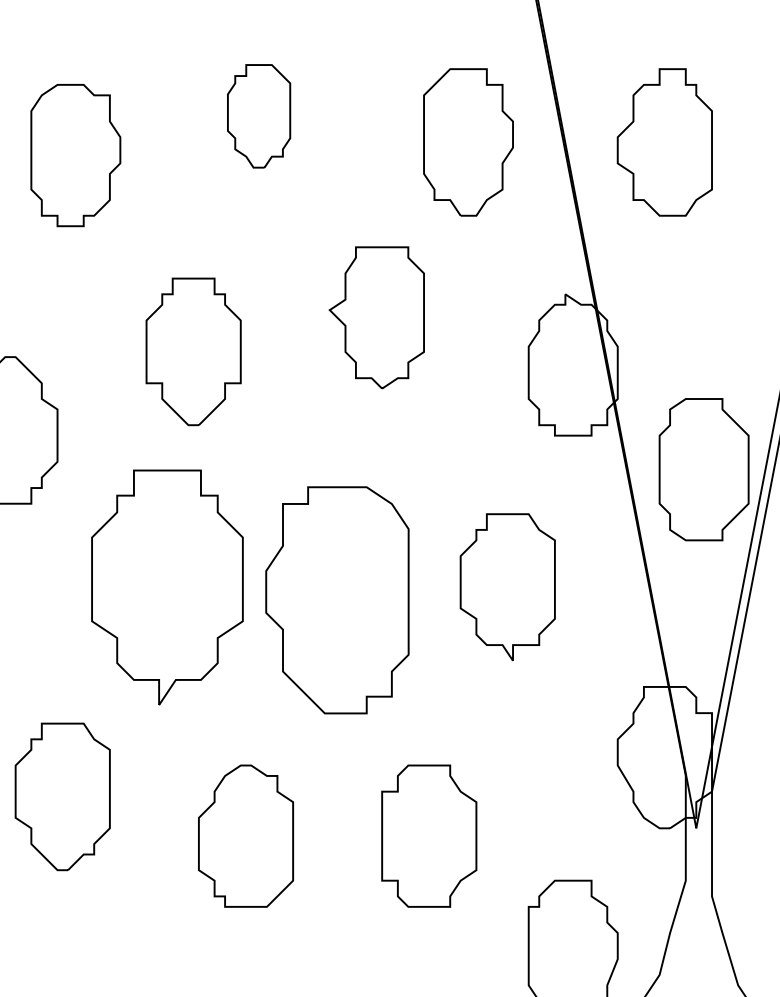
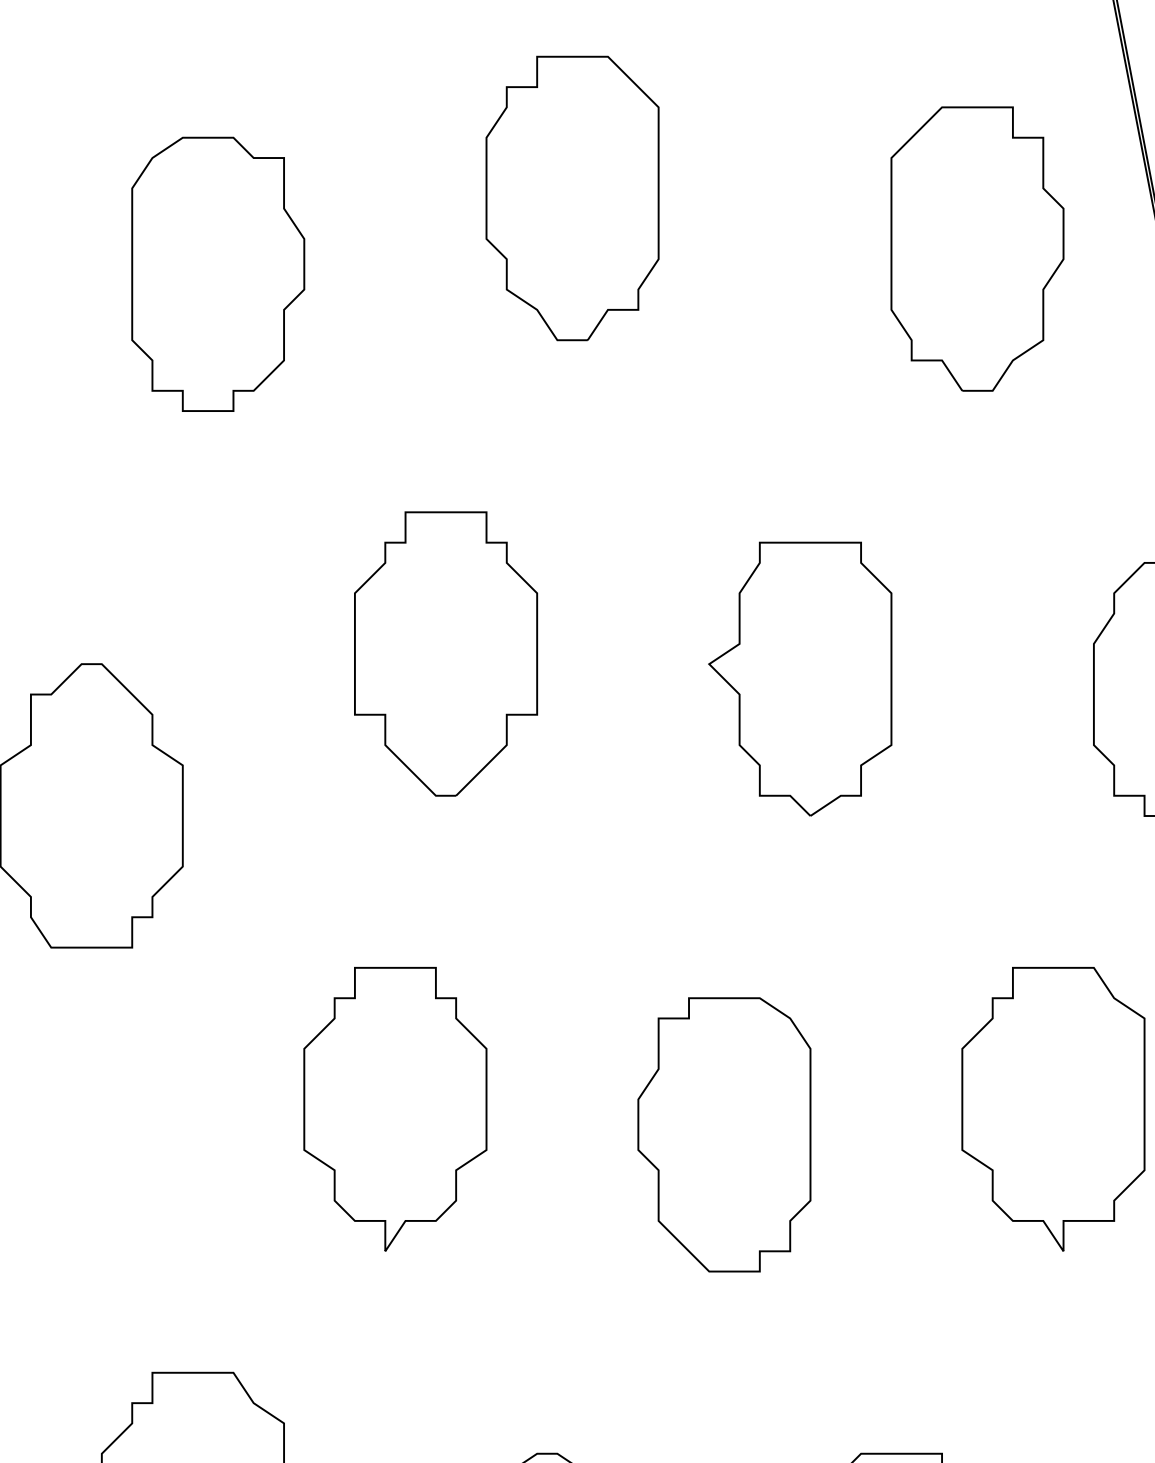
part: (258, 116) -> (571, 198), size x1.43
part: (376, 317) -> (799, 678), moved
part: (167, 586) -> (395, 1107), size x0.62
part: (337, 600) -> (724, 1134), size x0.62

